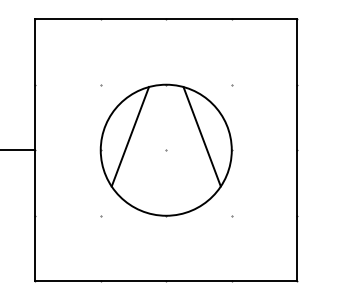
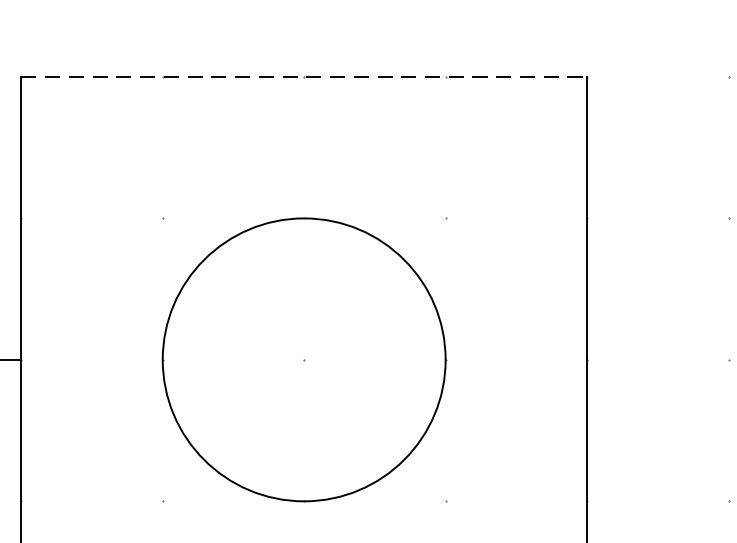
line: (166, 19) -> (304, 77), solid -> dashed
line: (130, 136) -> (226, 330), removed
line: (201, 136) -> (380, 330), removed

